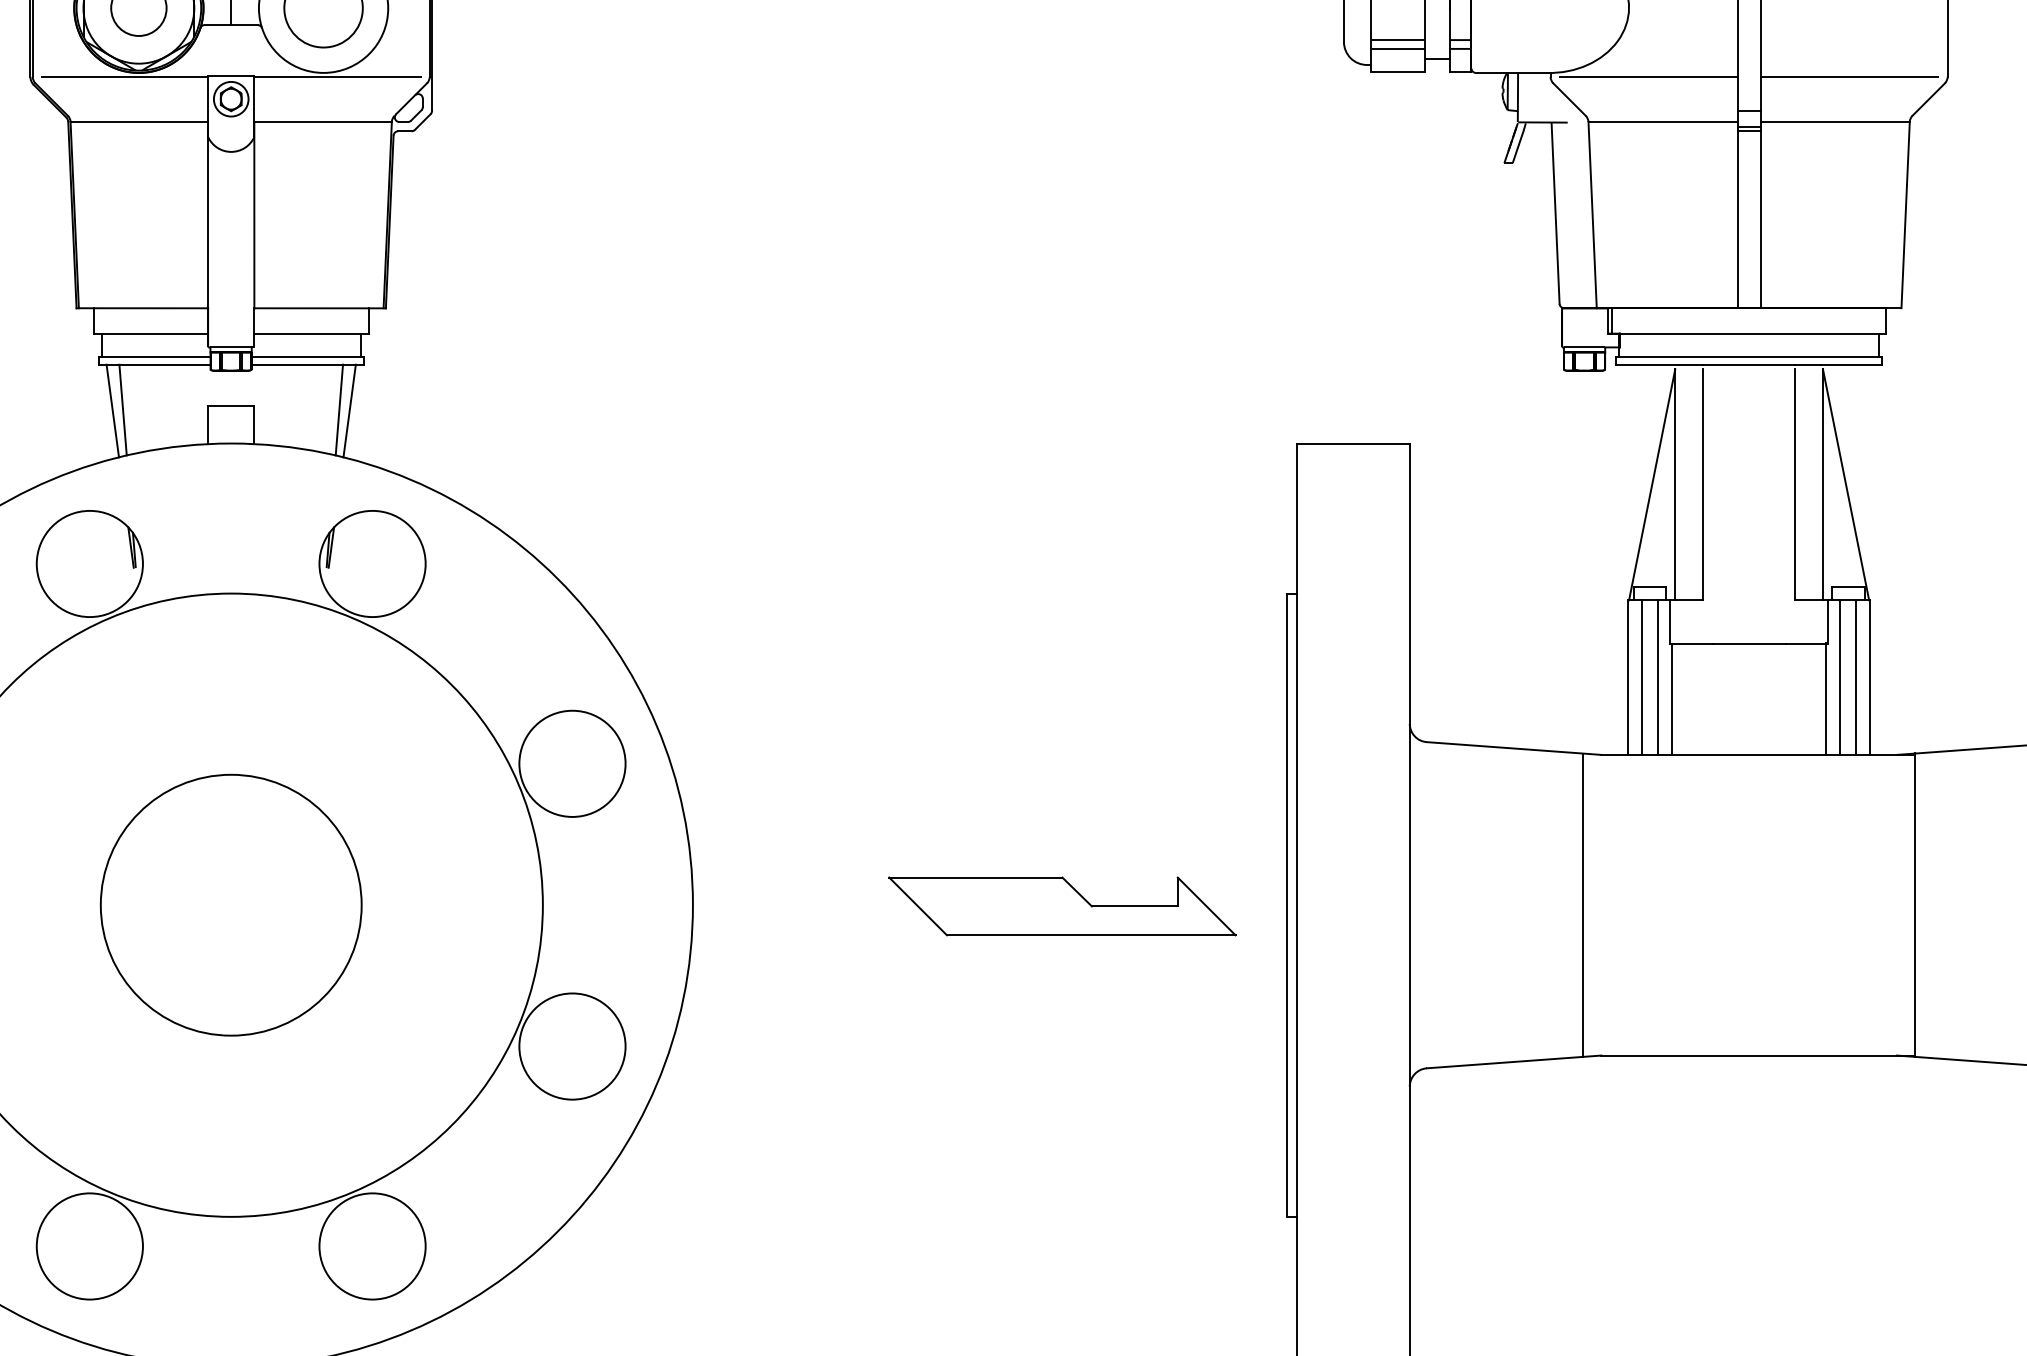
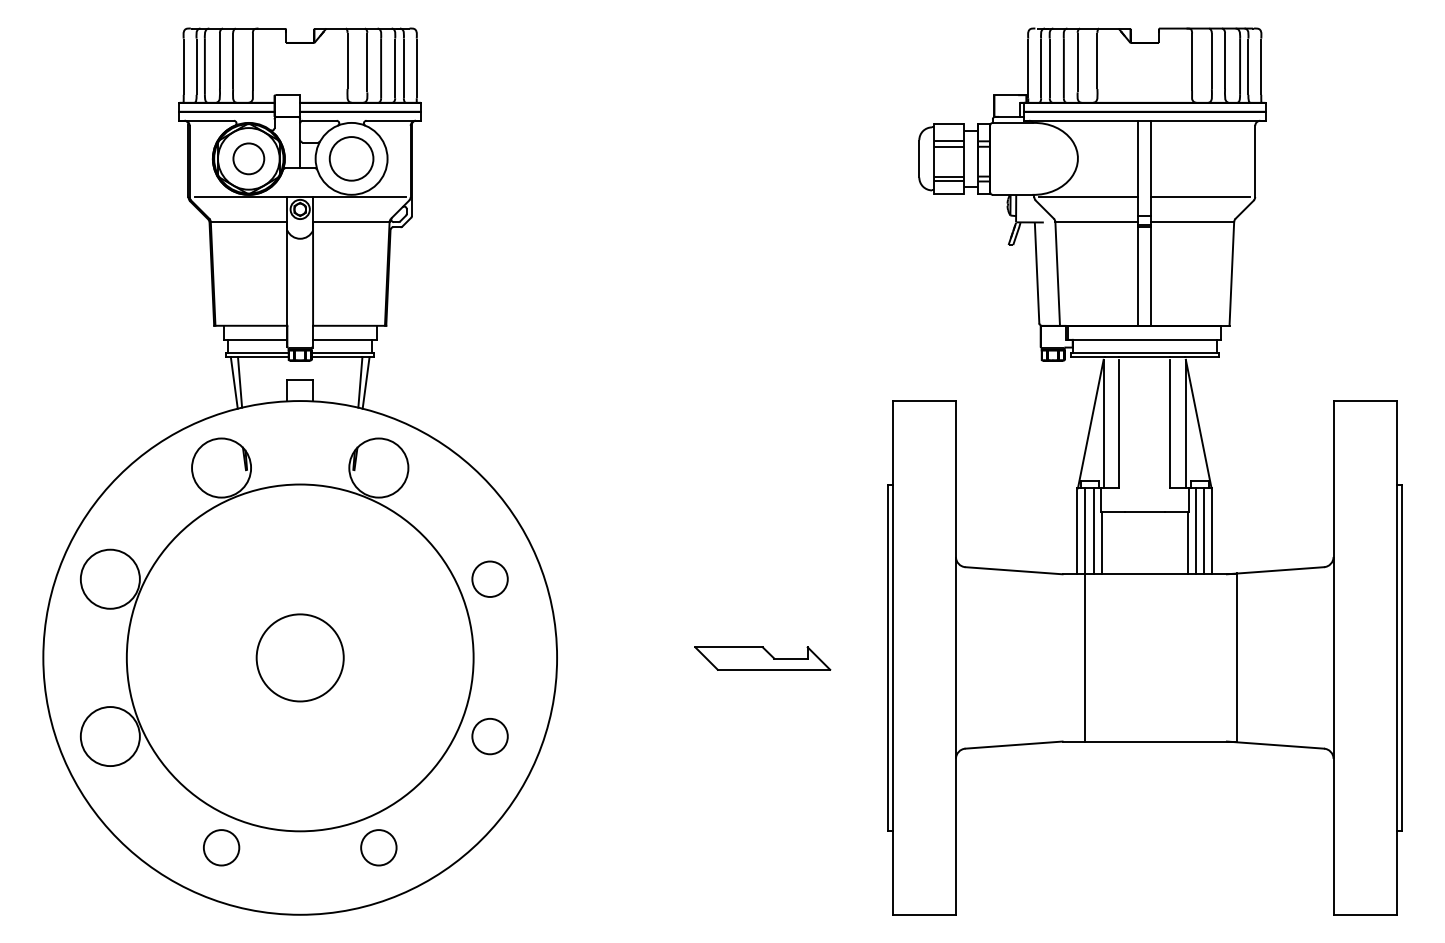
circle: (571, 762) -> (489, 578), size x0.6
circle: (229, 904) -> (299, 657), size x0.6
line: (1583, 904) -> (1085, 657), moved
part: (1062, 906) -> (762, 658), size x0.7
circle: (571, 1046) -> (489, 736), size x0.6
circle: (89, 1245) -> (221, 847), size x0.6
circle: (371, 1245) -> (378, 847), size x0.6

